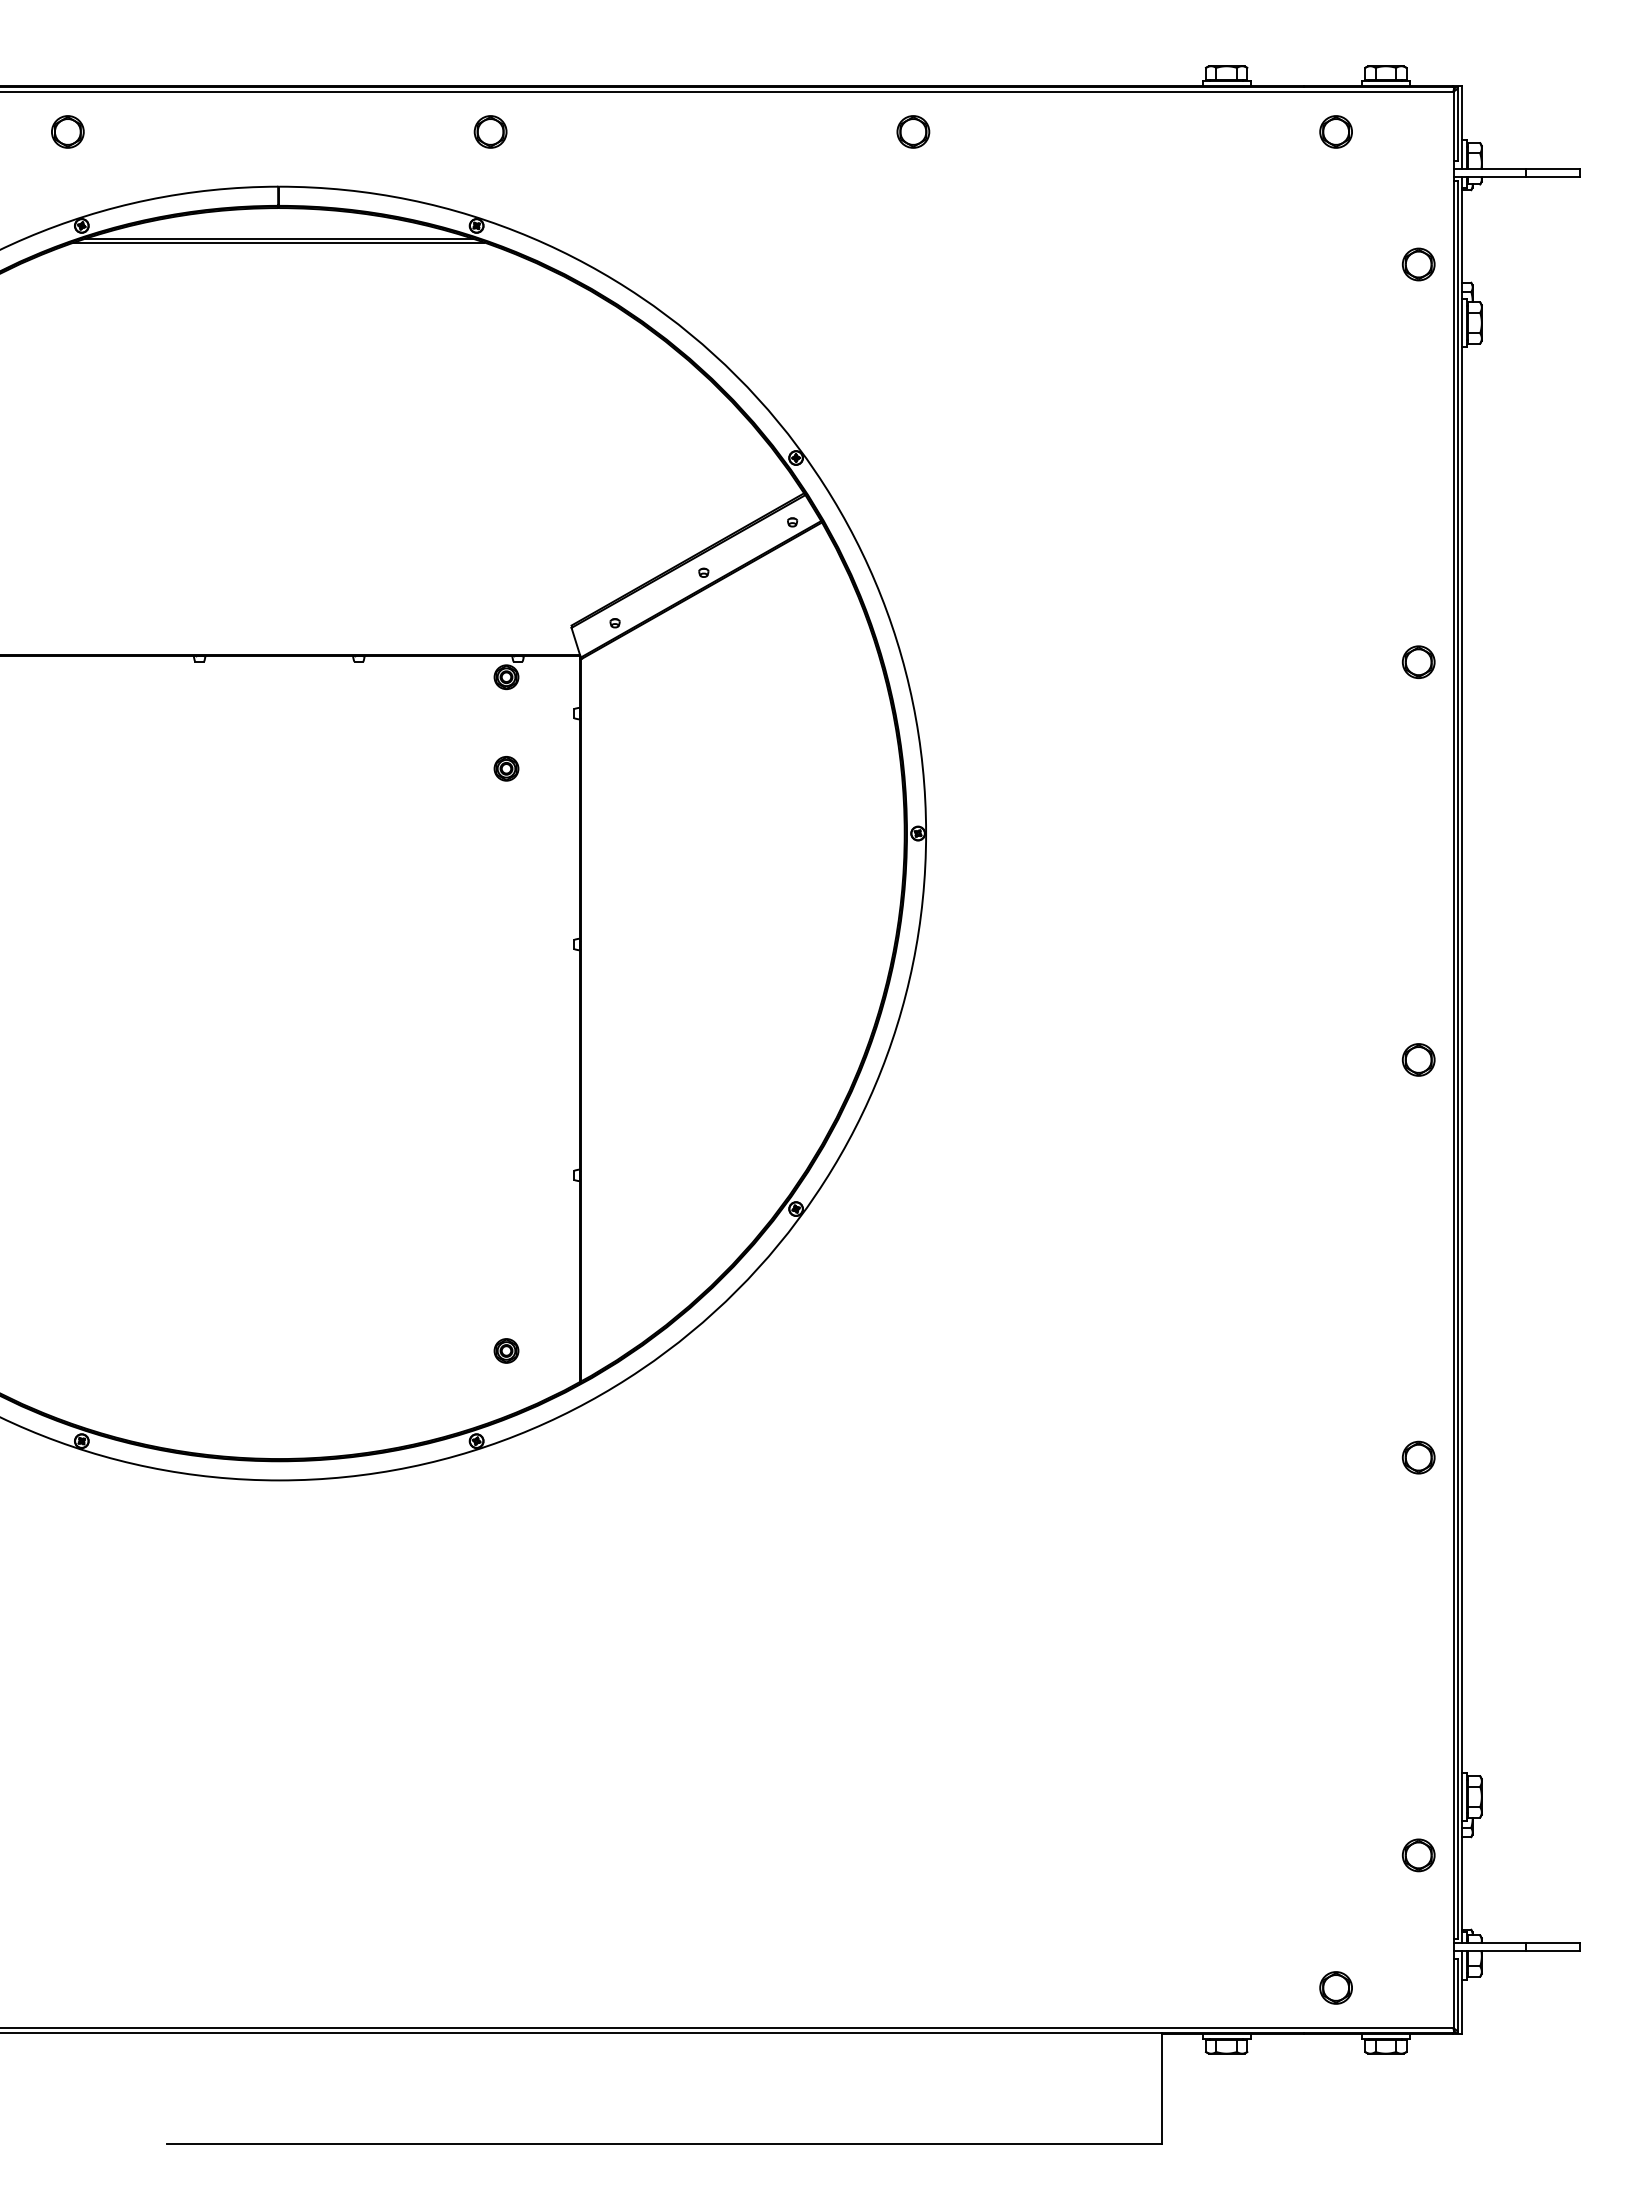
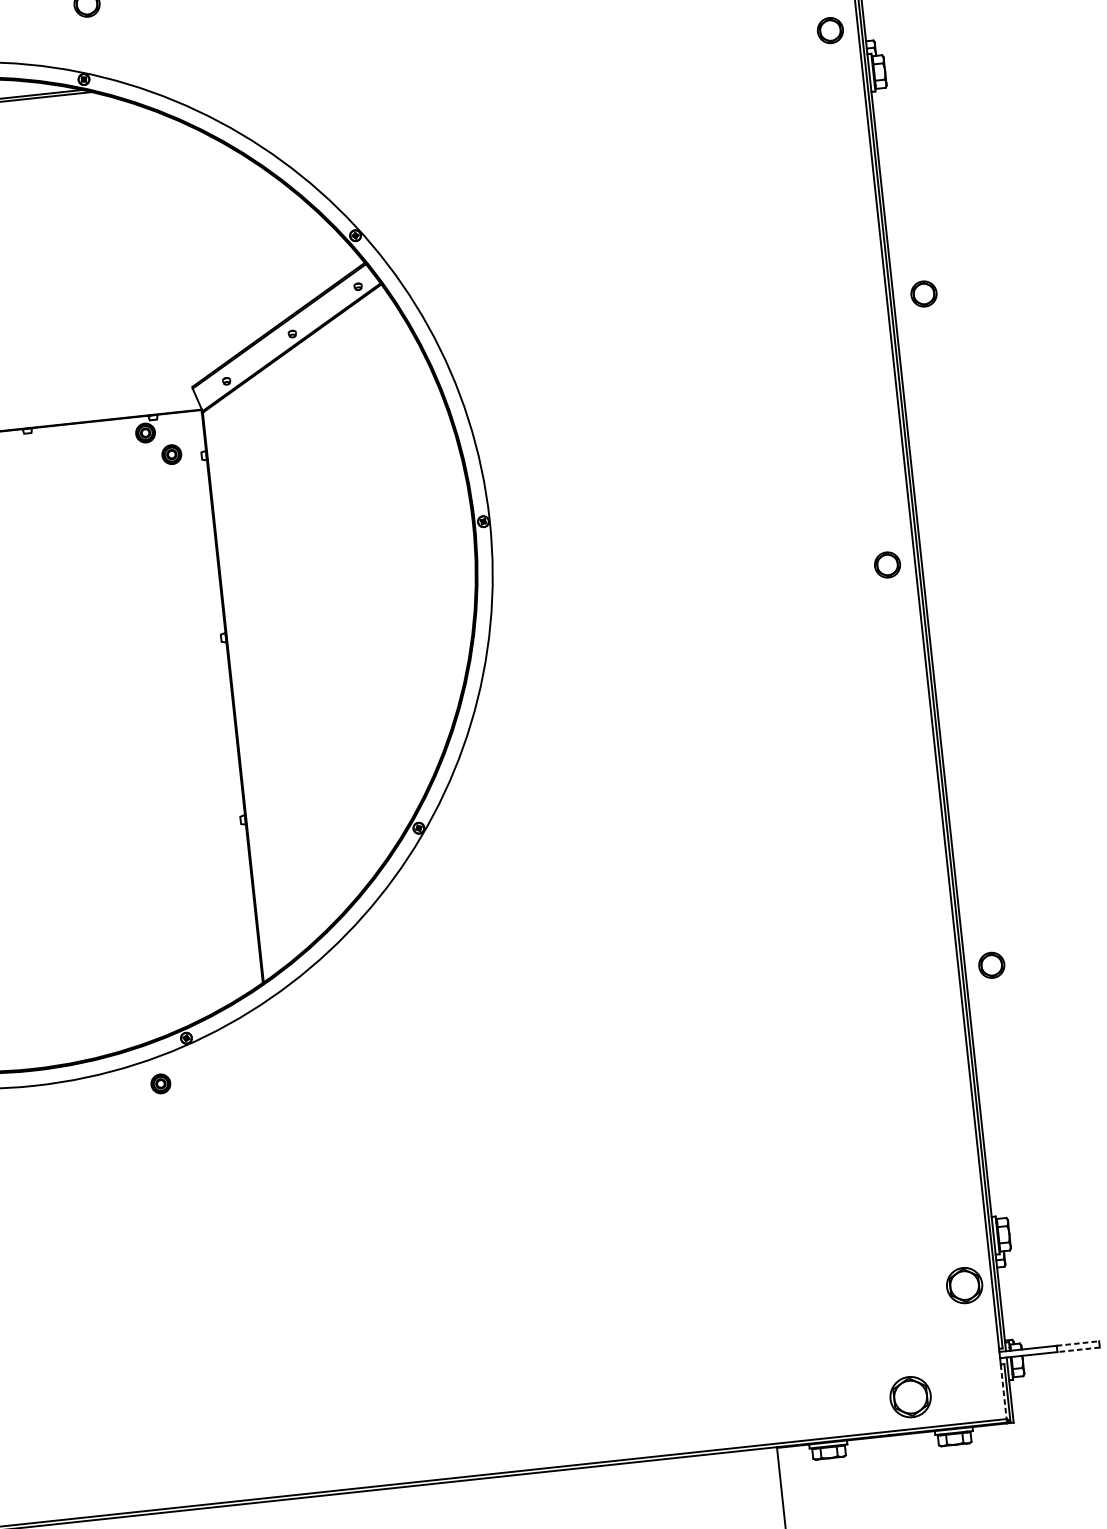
part: (1418, 661) -> (923, 293), moved
part: (506, 768) -> (171, 454), moved
part: (1418, 1059) -> (887, 564), moved
part: (506, 1350) -> (160, 1083), moved
part: (1418, 1457) -> (991, 965), moved
part: (1418, 1855) -> (964, 1285), size x1.4
line: (1553, 1943) -> (1078, 1343), solid -> dashed
line: (1553, 1951) -> (1078, 1350), solid -> dashed
part: (1335, 1987) -> (910, 1396), size x1.6
line: (1453, 1993) -> (1003, 1391), solid -> dashed

